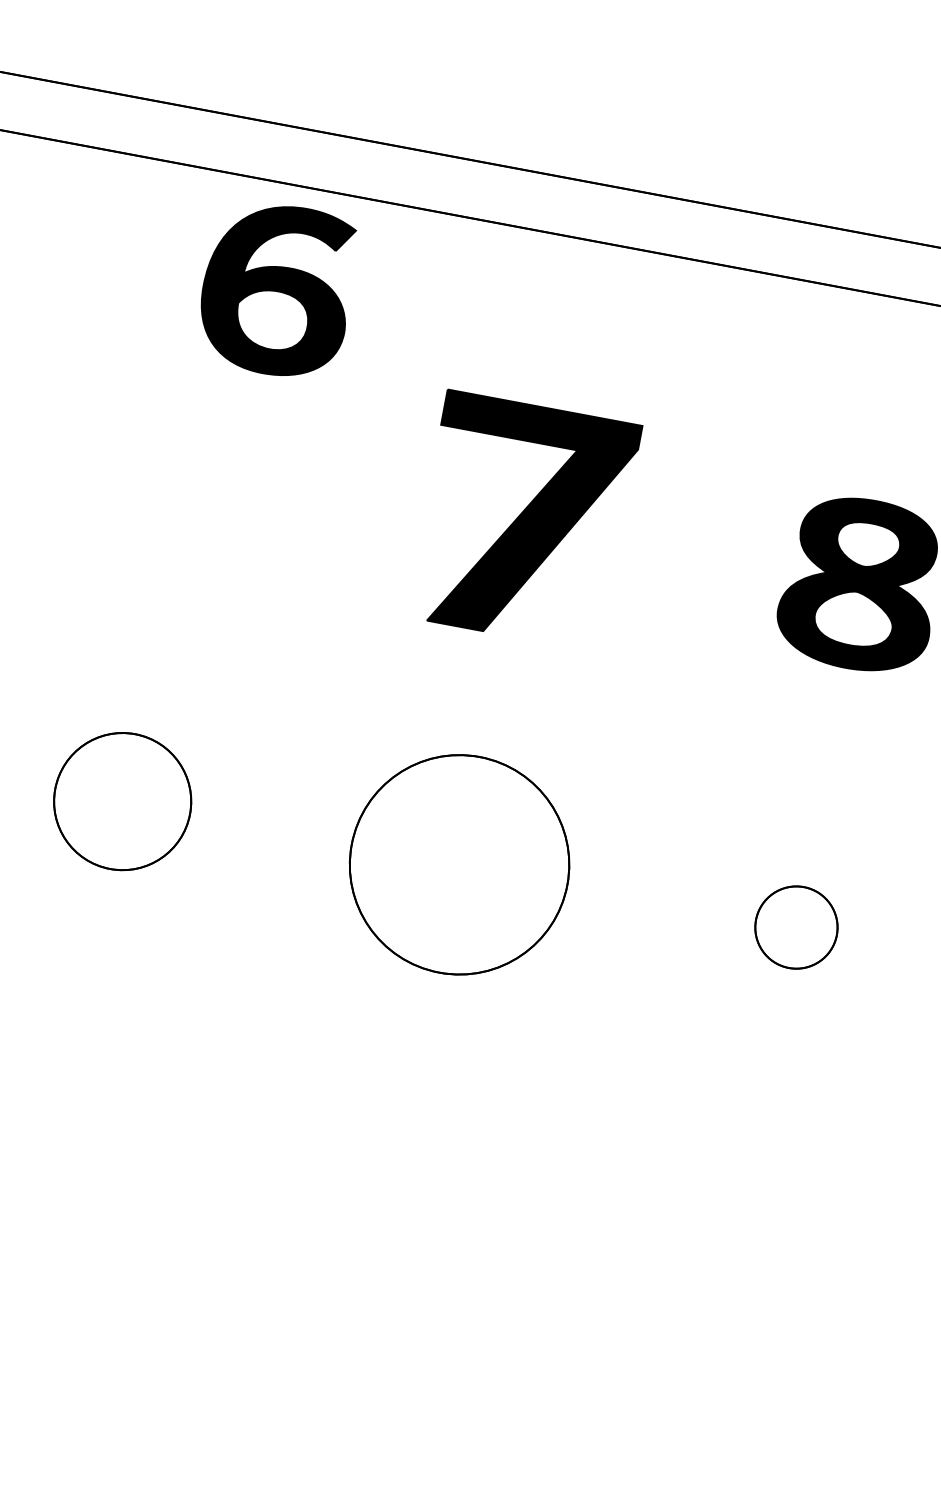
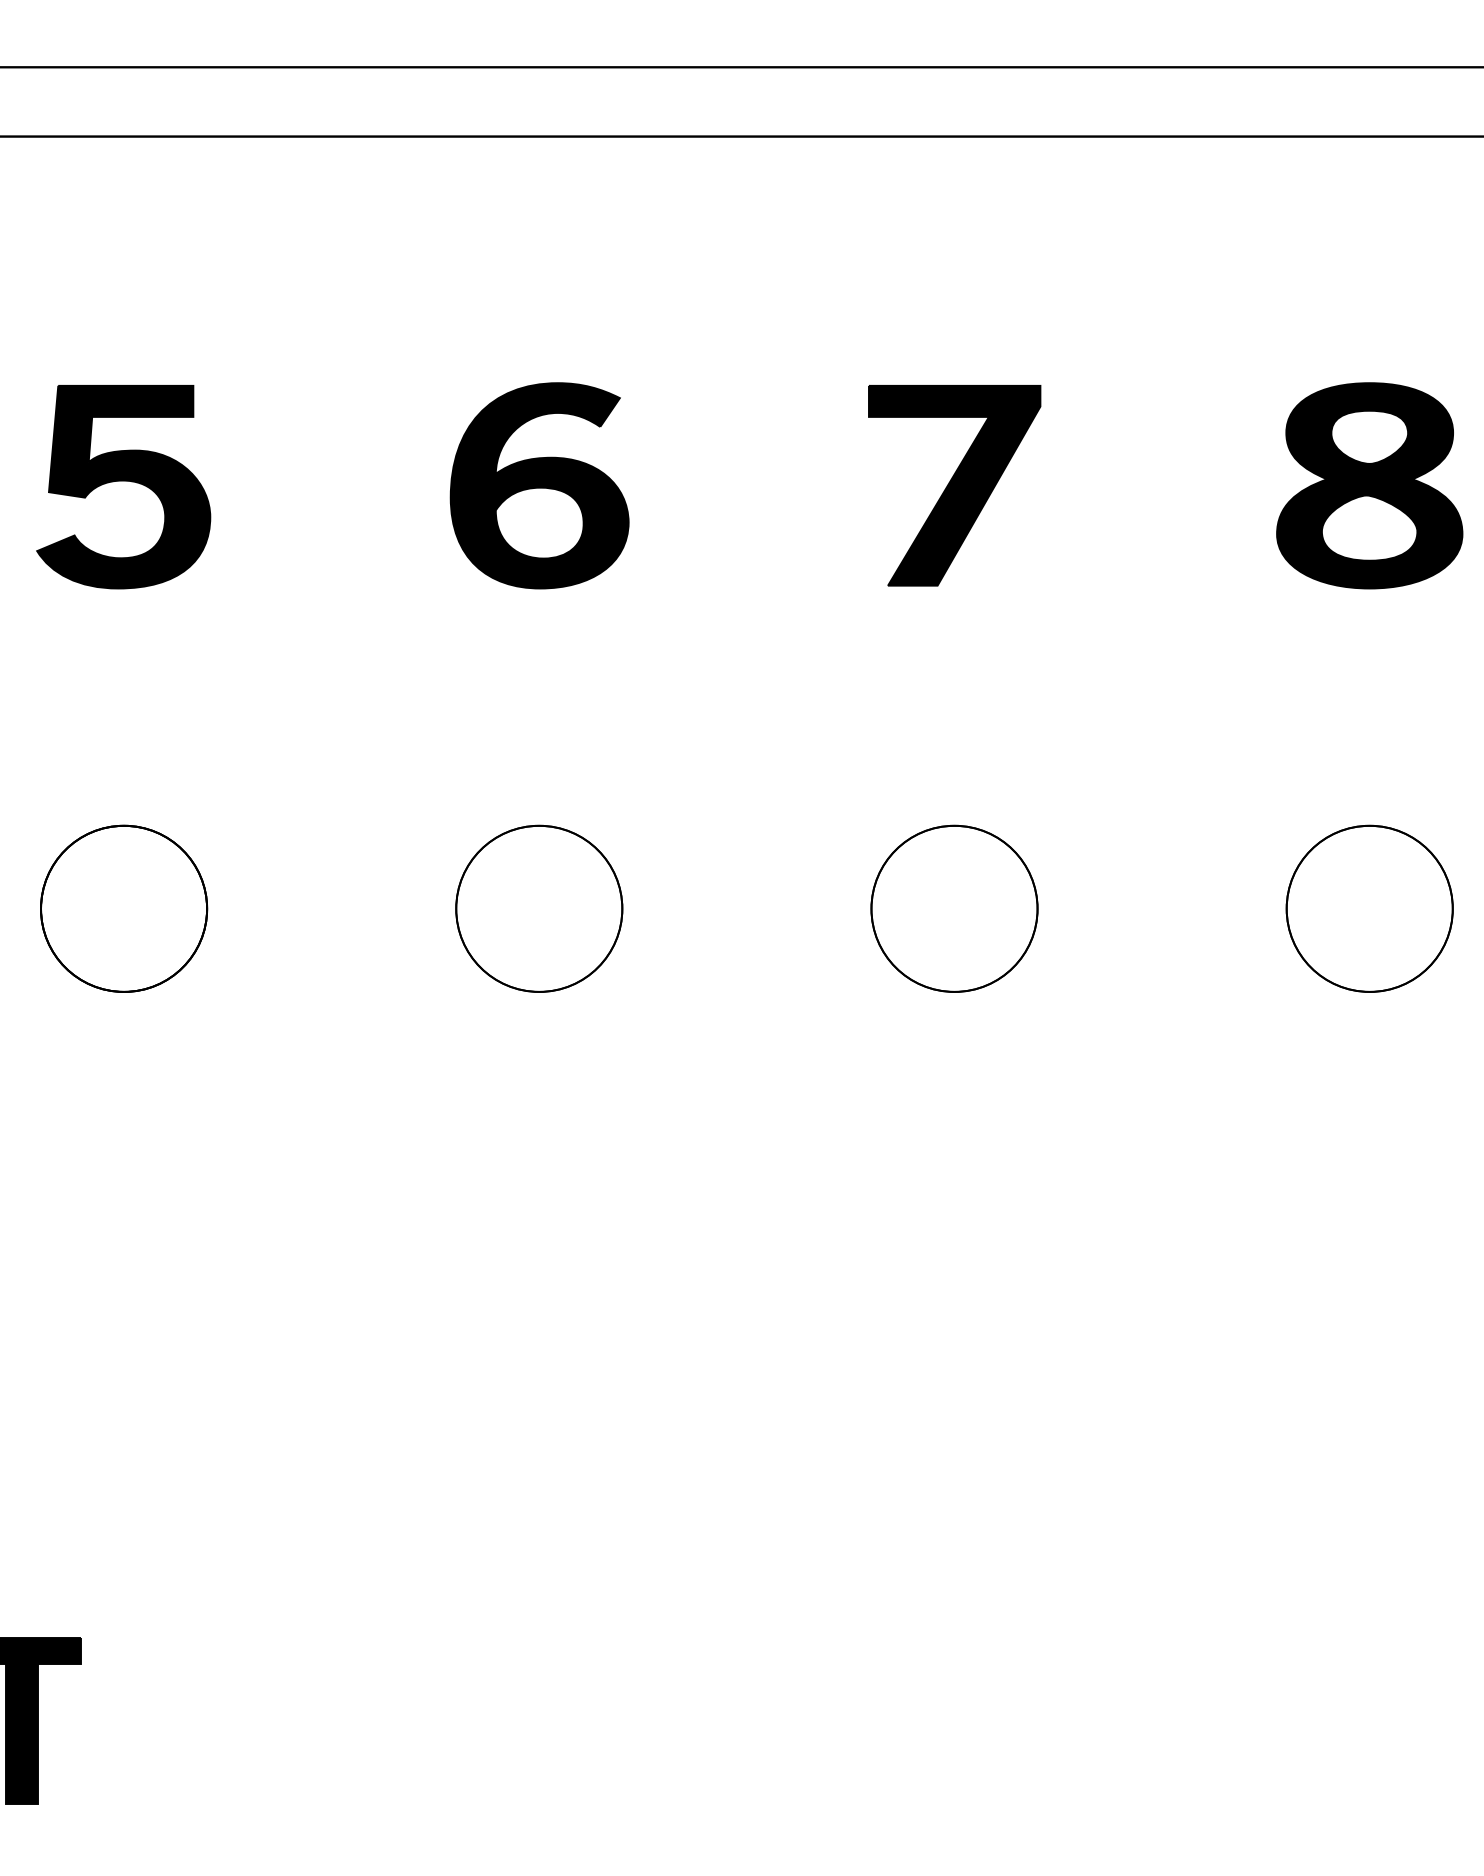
part: (277, 289) -> (539, 485), moved
part: (523, 521) -> (954, 485), size x0.71
part: (459, 864) -> (954, 908), size x0.62
part: (796, 927) -> (1369, 908), size x1.67

